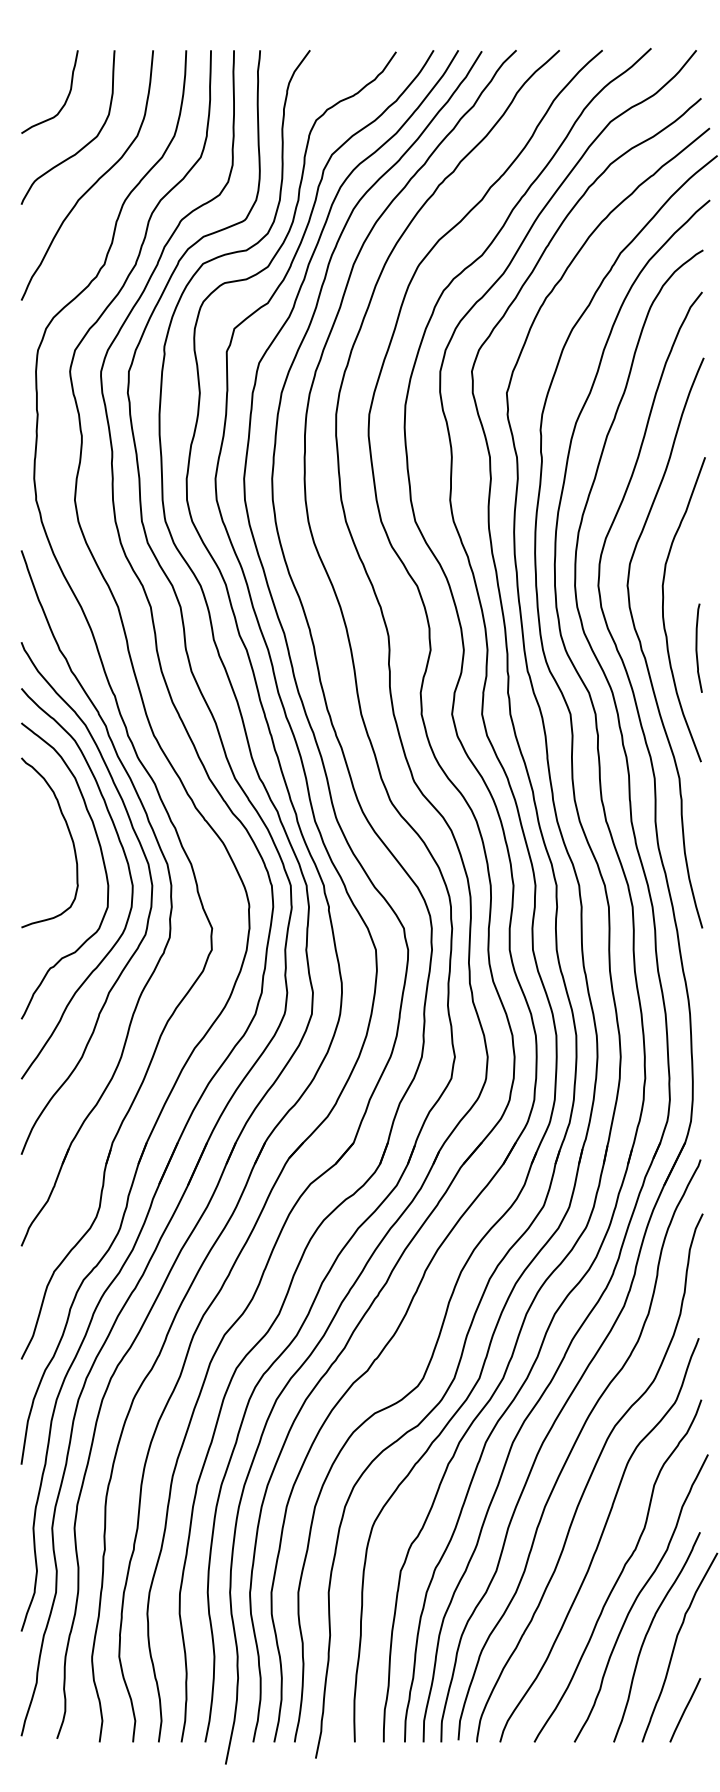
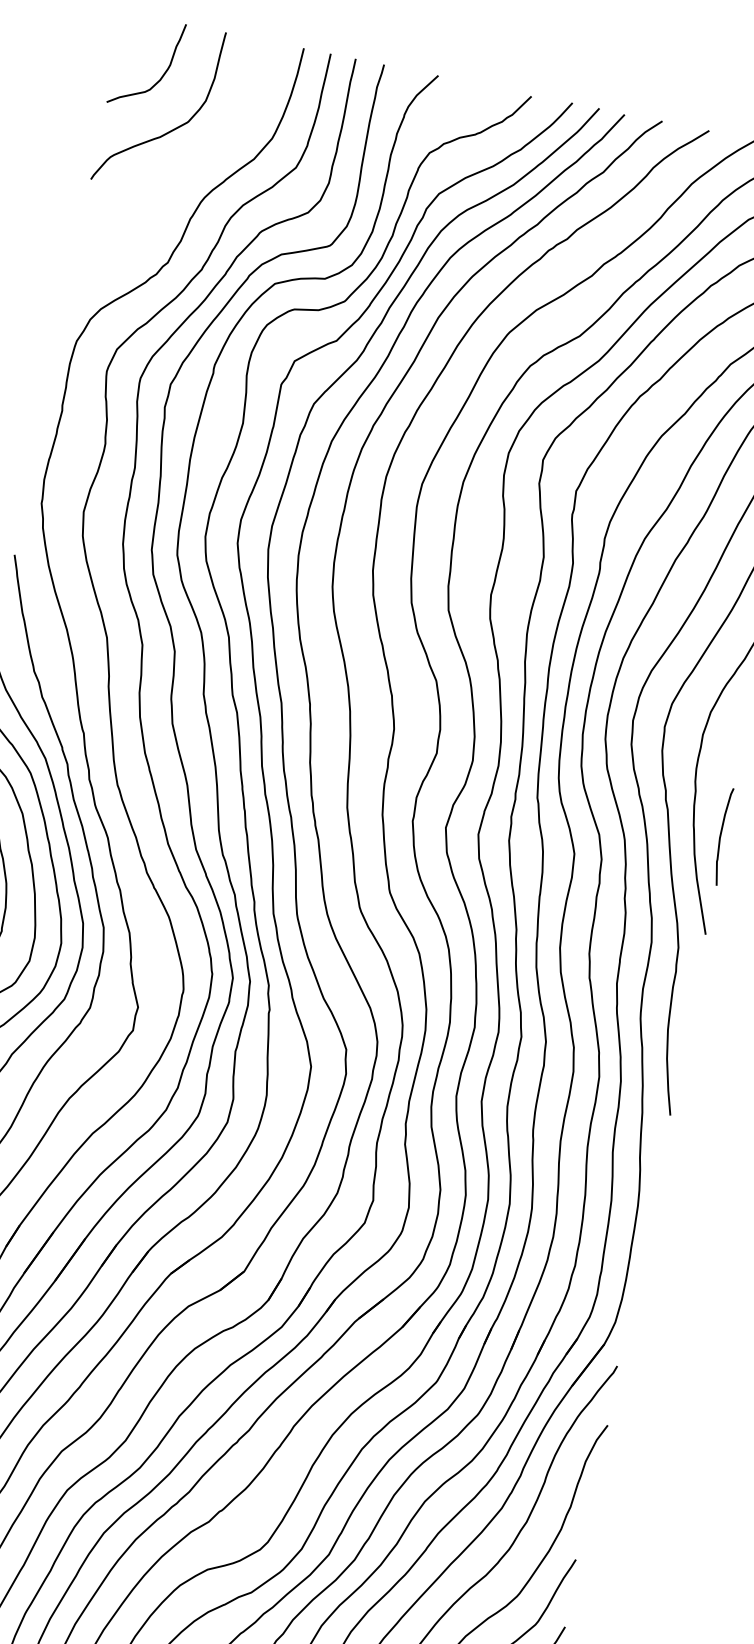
curve: (94, 182) -> (175, 171), removed
curve: (697, 647) -> (721, 835), moved

